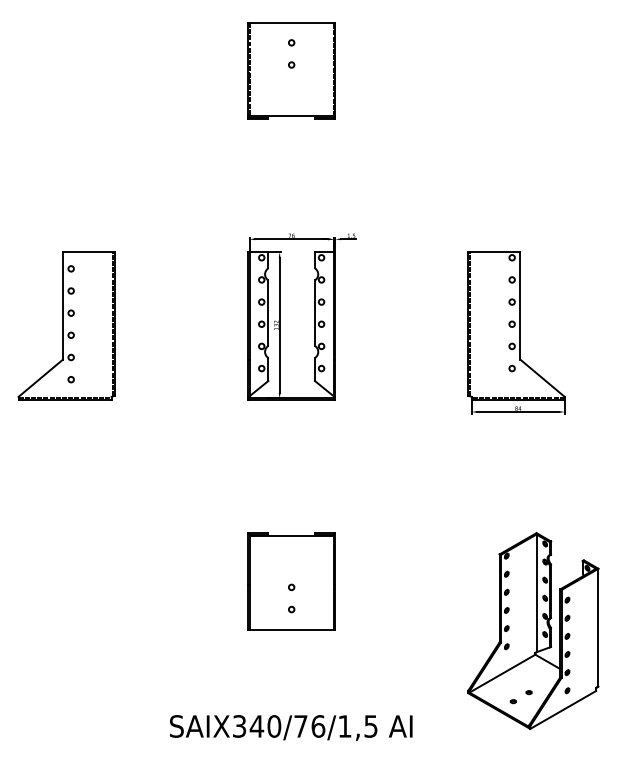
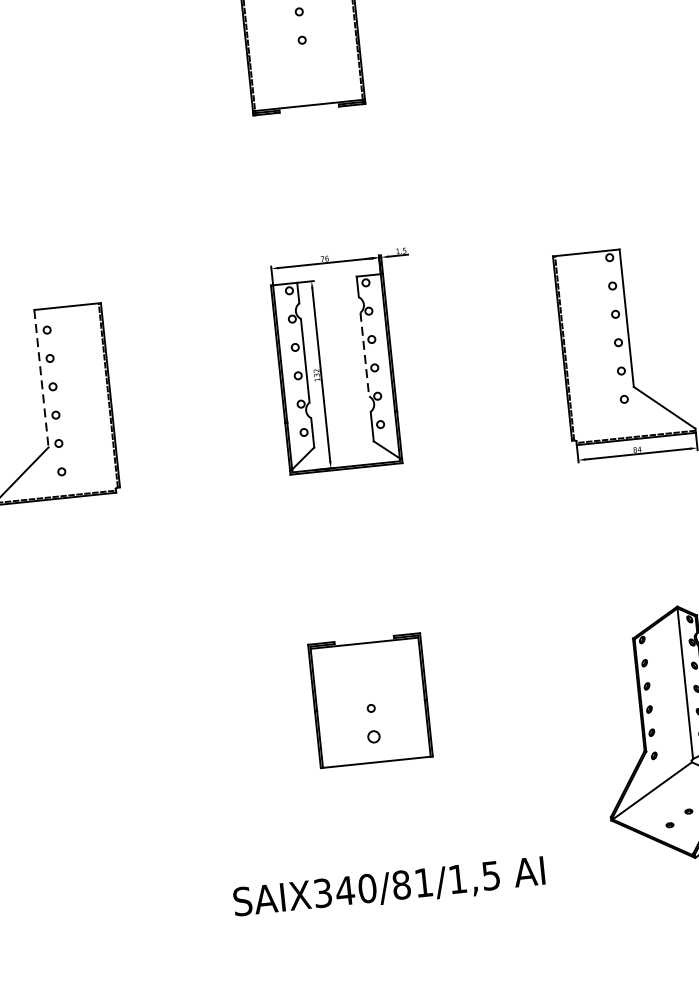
line: (62, 305) -> (40, 378), solid -> dashed
line: (314, 313) -> (364, 355), solid -> dashed
circle: (291, 609) -> (373, 736), size x1.6
text: (309, 726) -> (412, 883), SAIX340/76/1,5 -> SAIX340/81/1,5

